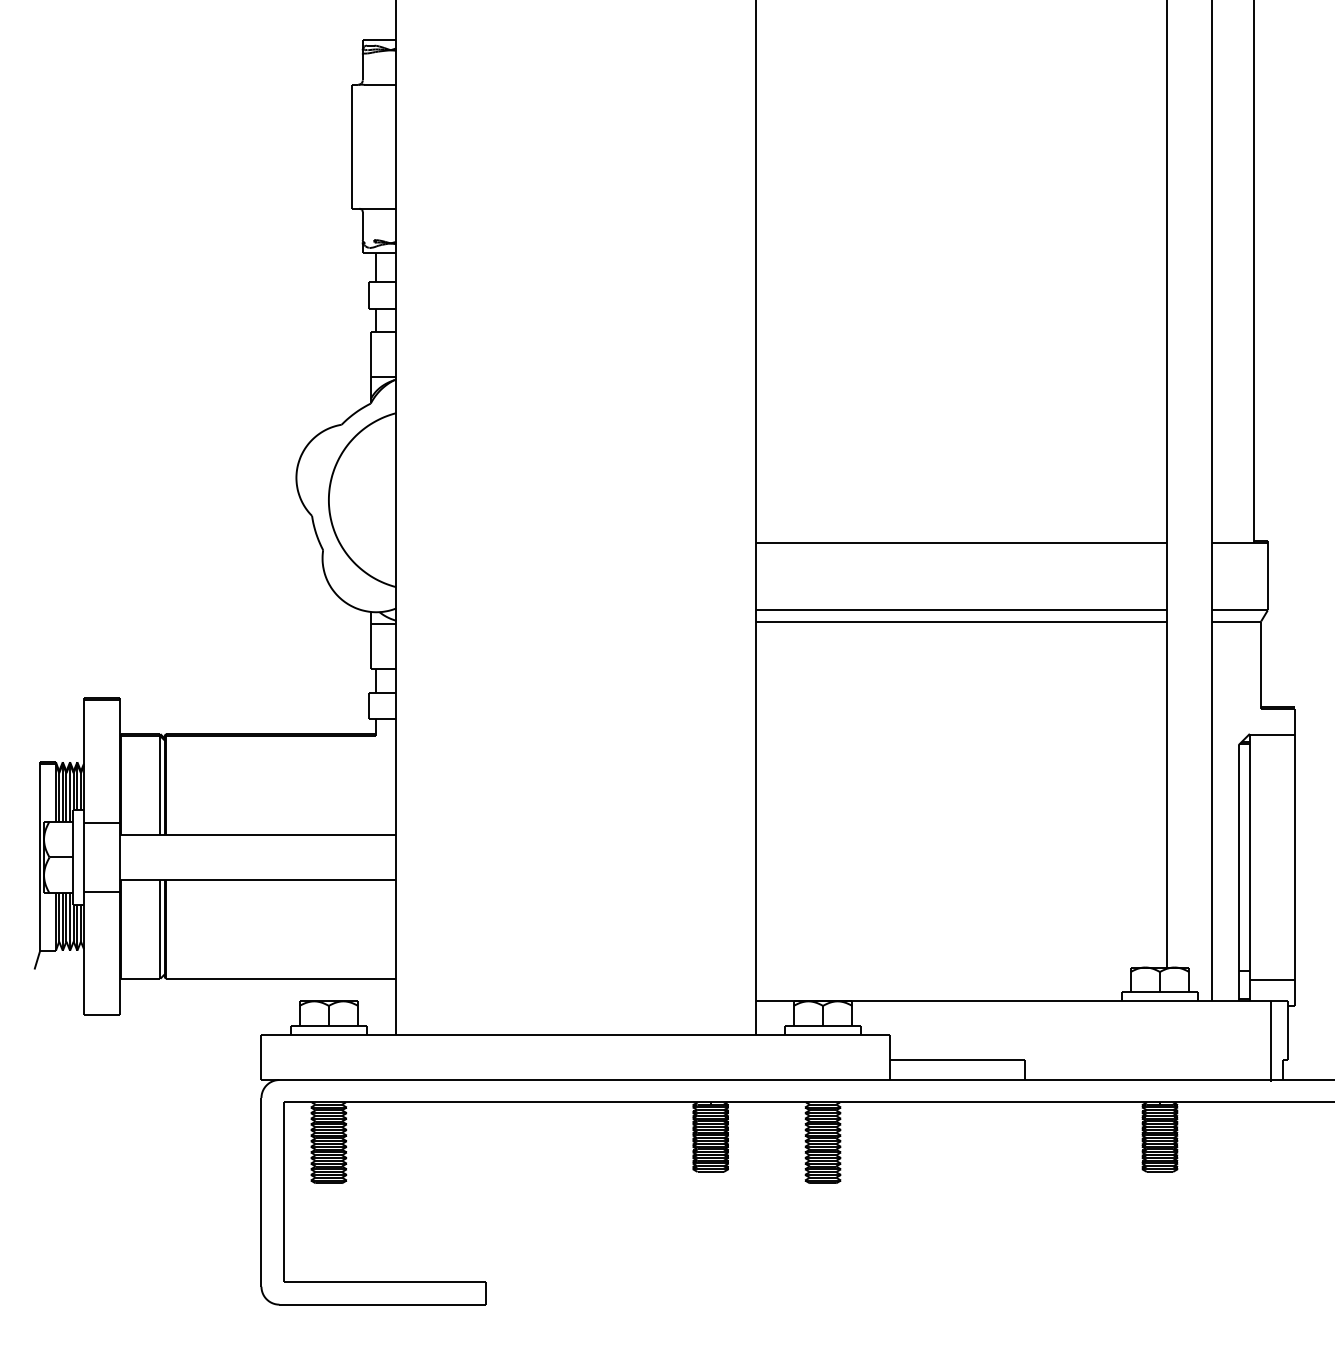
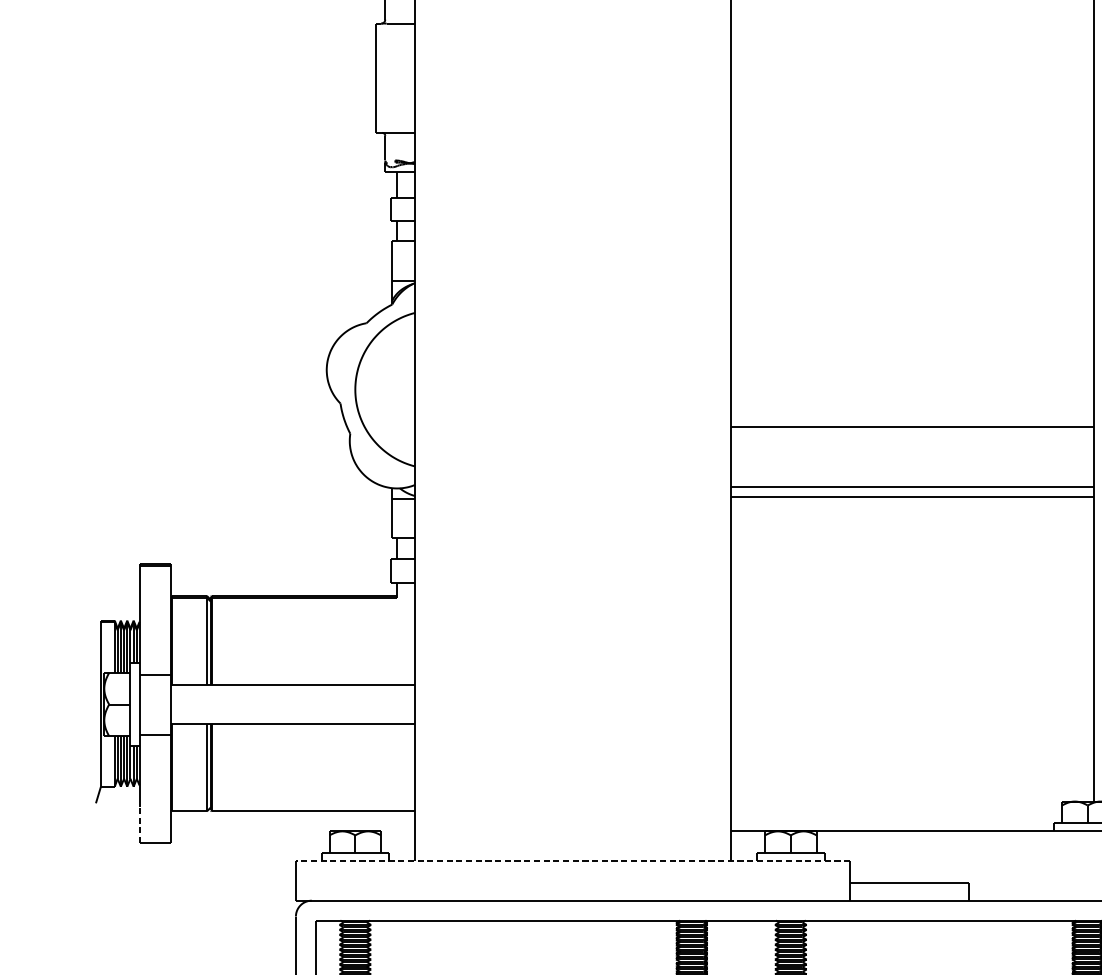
line: (84, 993) -> (139, 824), solid -> dashed
line: (575, 1035) -> (572, 861), solid -> dashed

